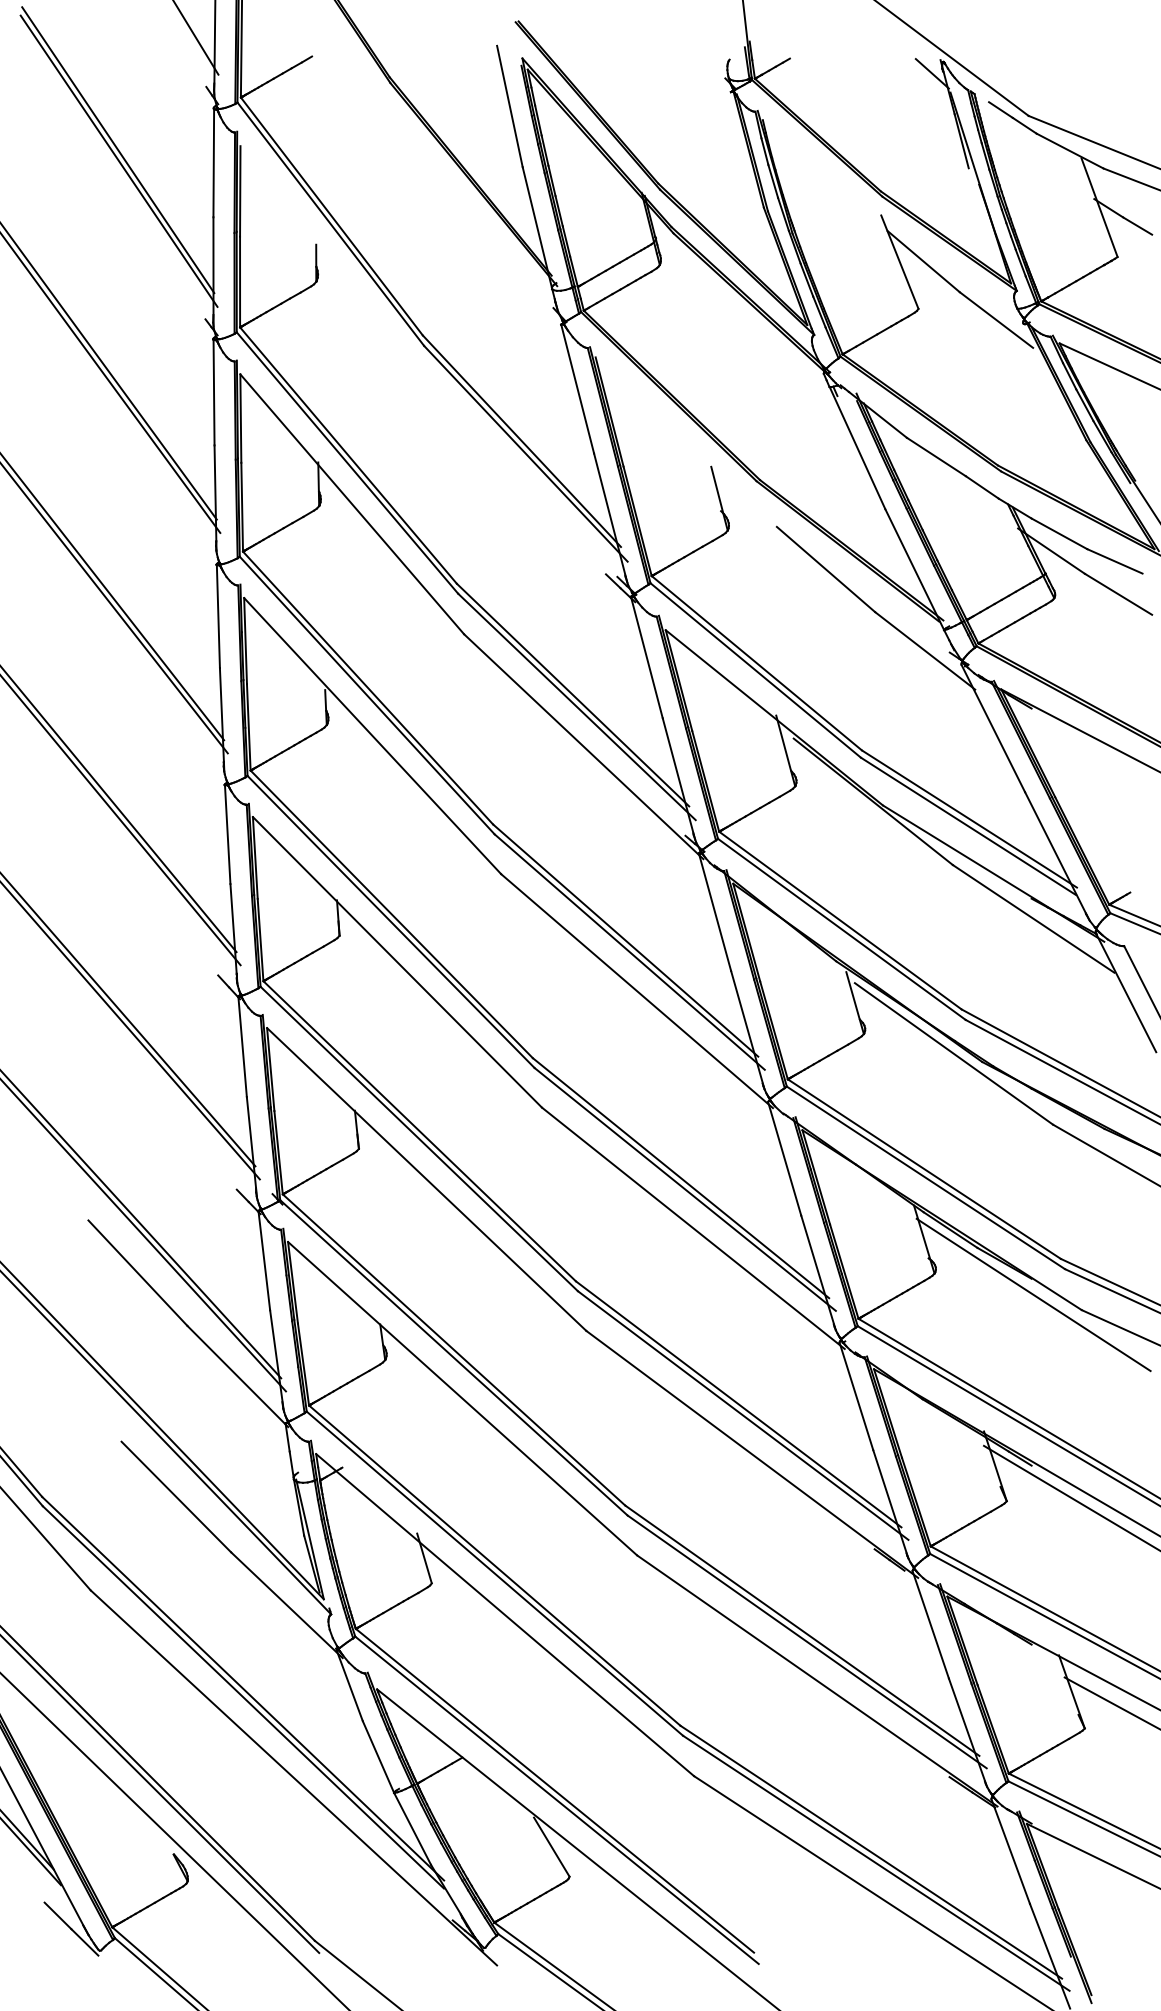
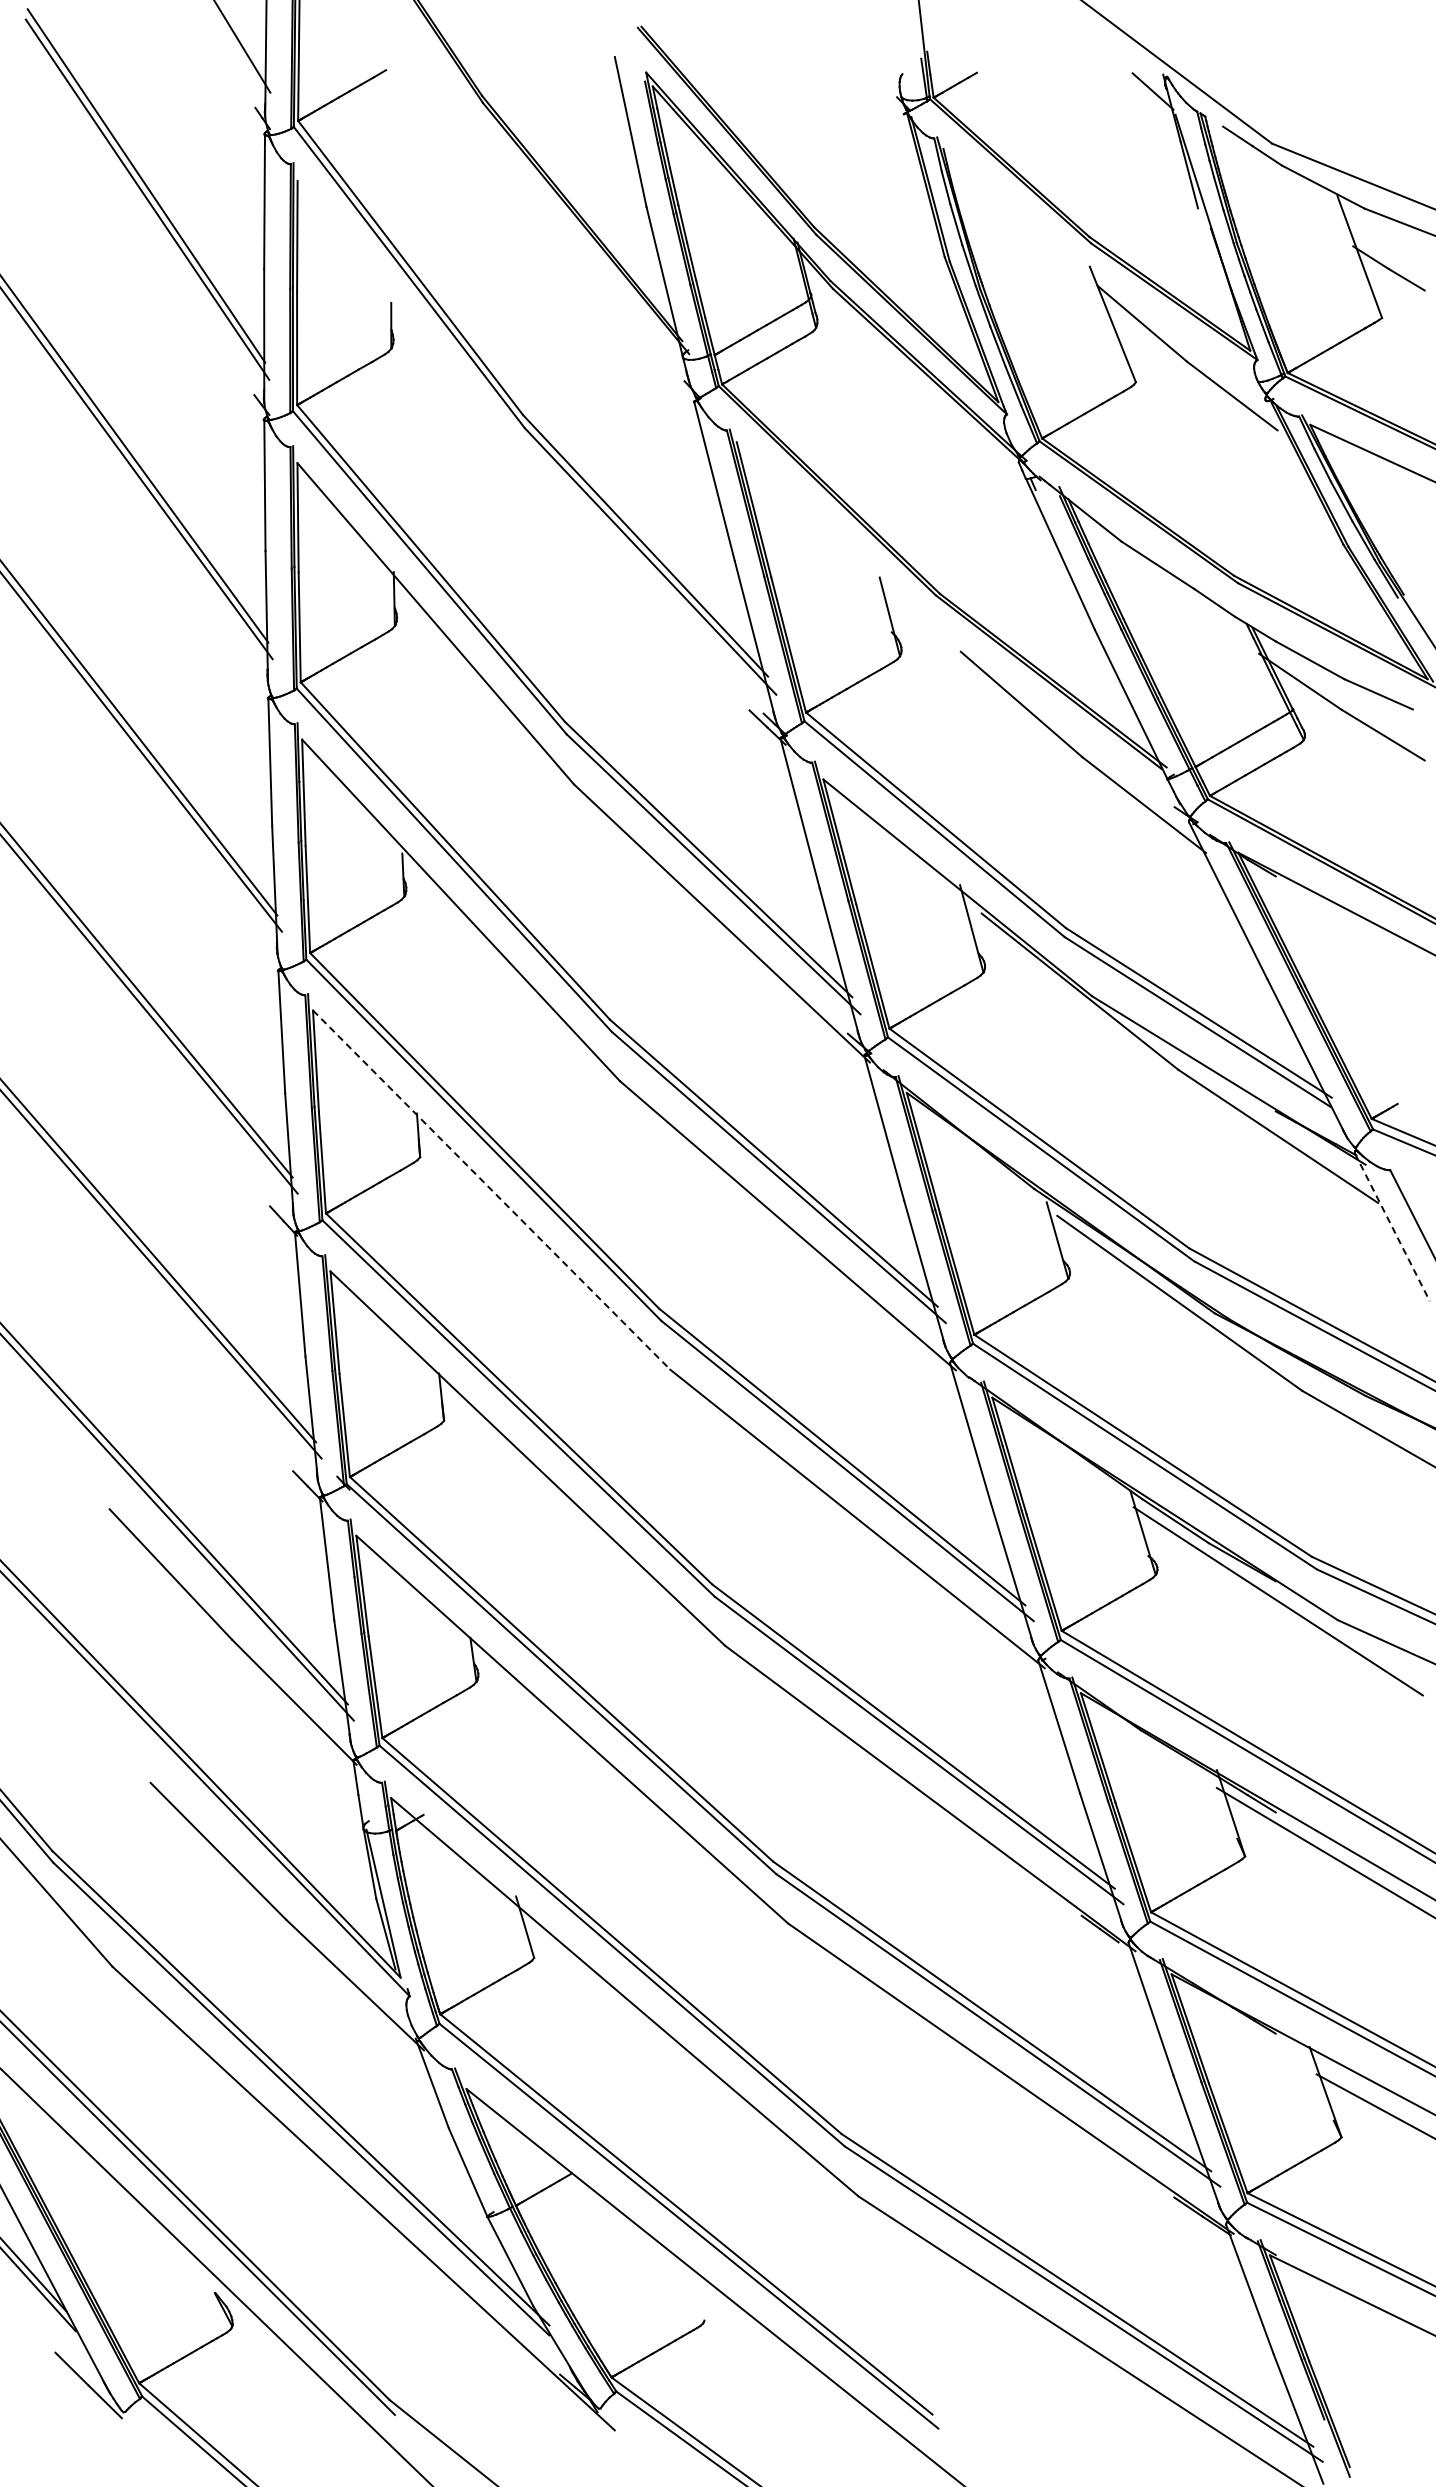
line: (398, 962) -> (492, 1190), solid -> dashed
line: (1126, 992) -> (1392, 1227), solid -> dashed
line: (551, 1846) -> (682, 2283), removed

